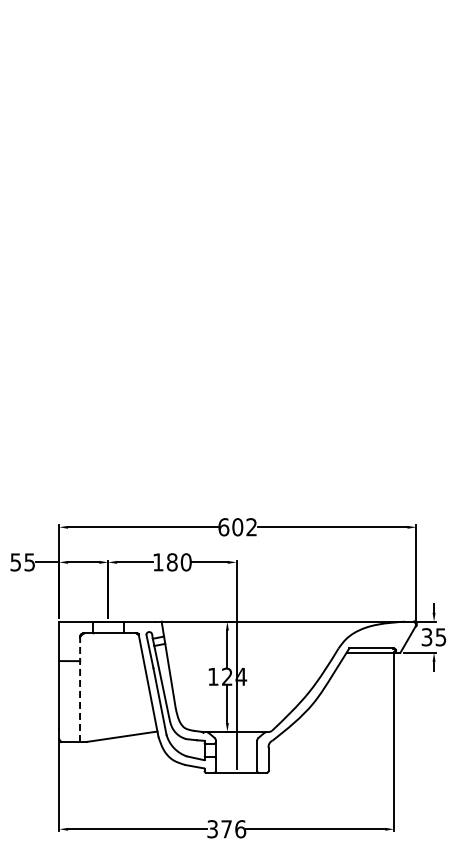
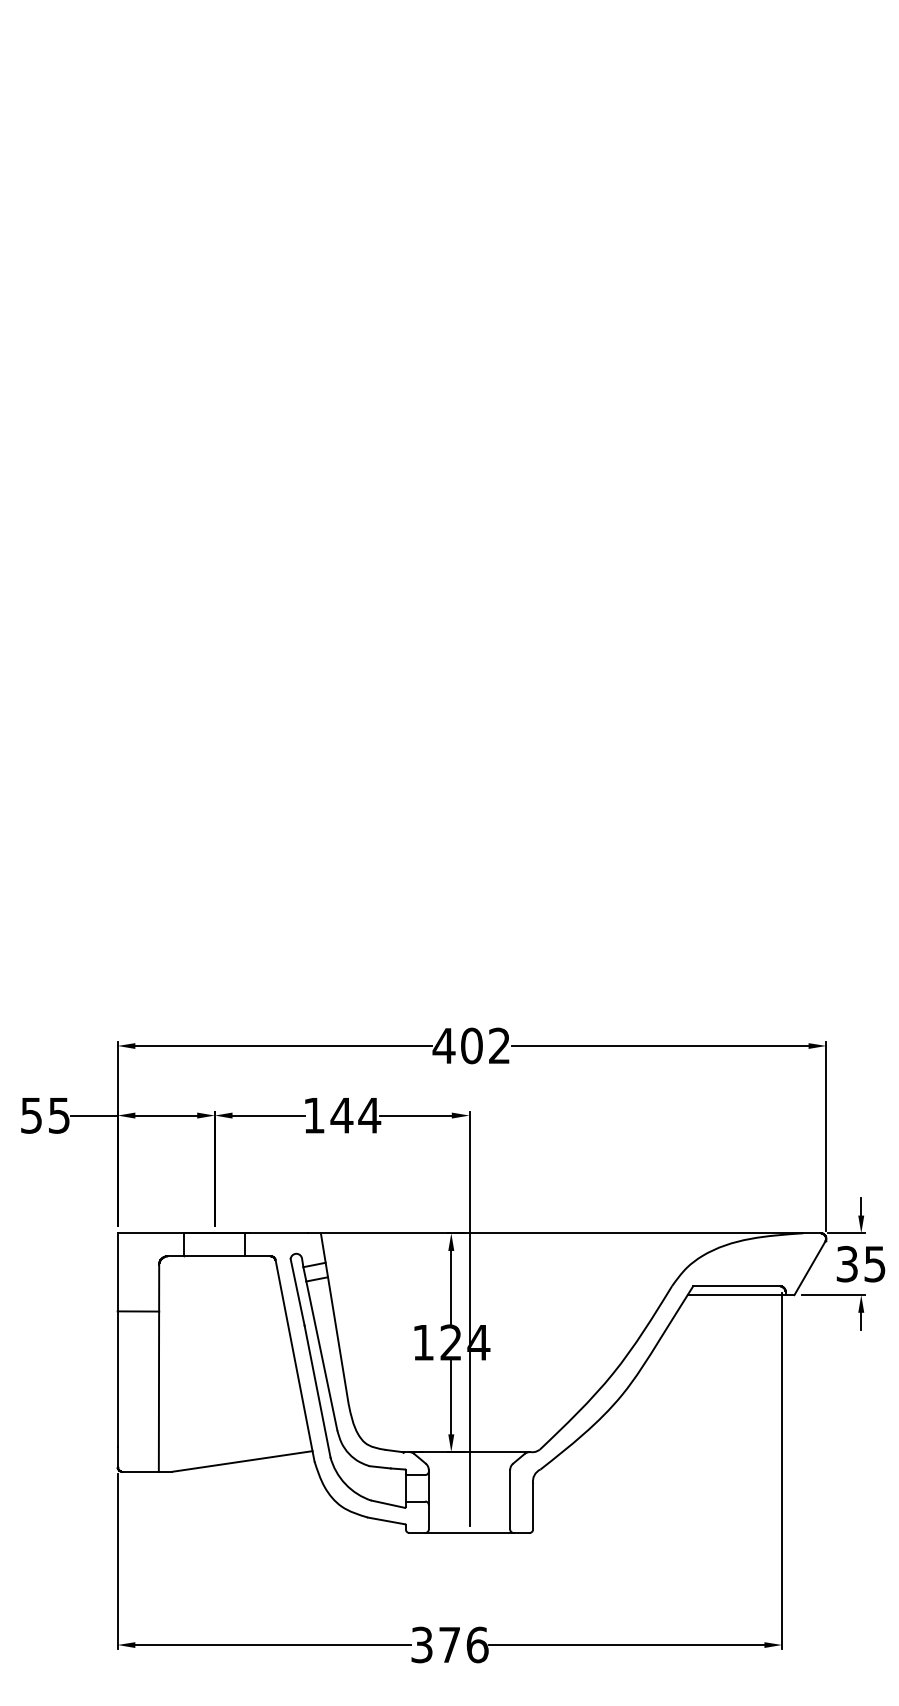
text: (223, 527) -> (443, 1046), 602 -> 402
text: (179, 562) -> (356, 1115), 180 -> 144
line: (80, 689) -> (159, 1367), dashed -> solid

